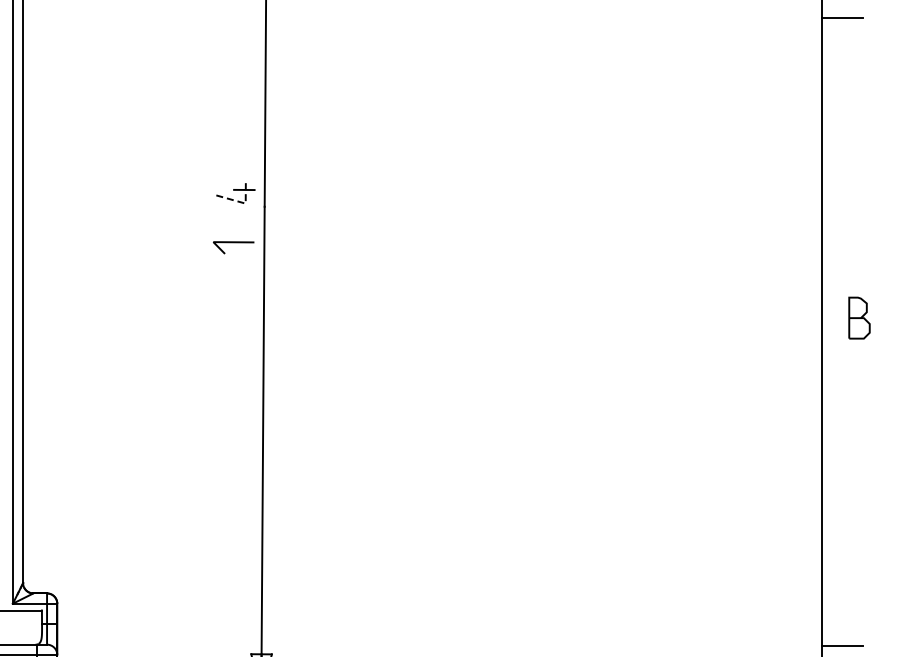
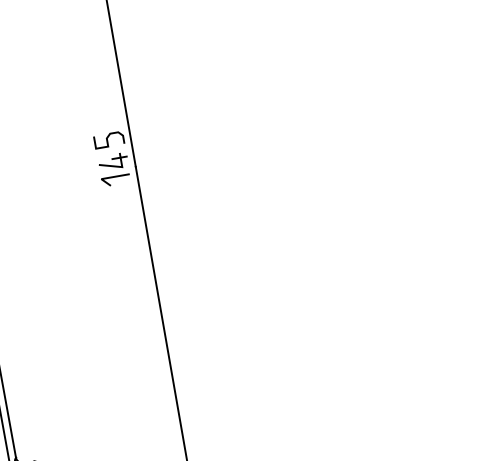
curve: (232, 162) -> (107, 140), added
line: (240, 202) -> (118, 167), dashed -> solid
line: (233, 243) -> (115, 177), moved

